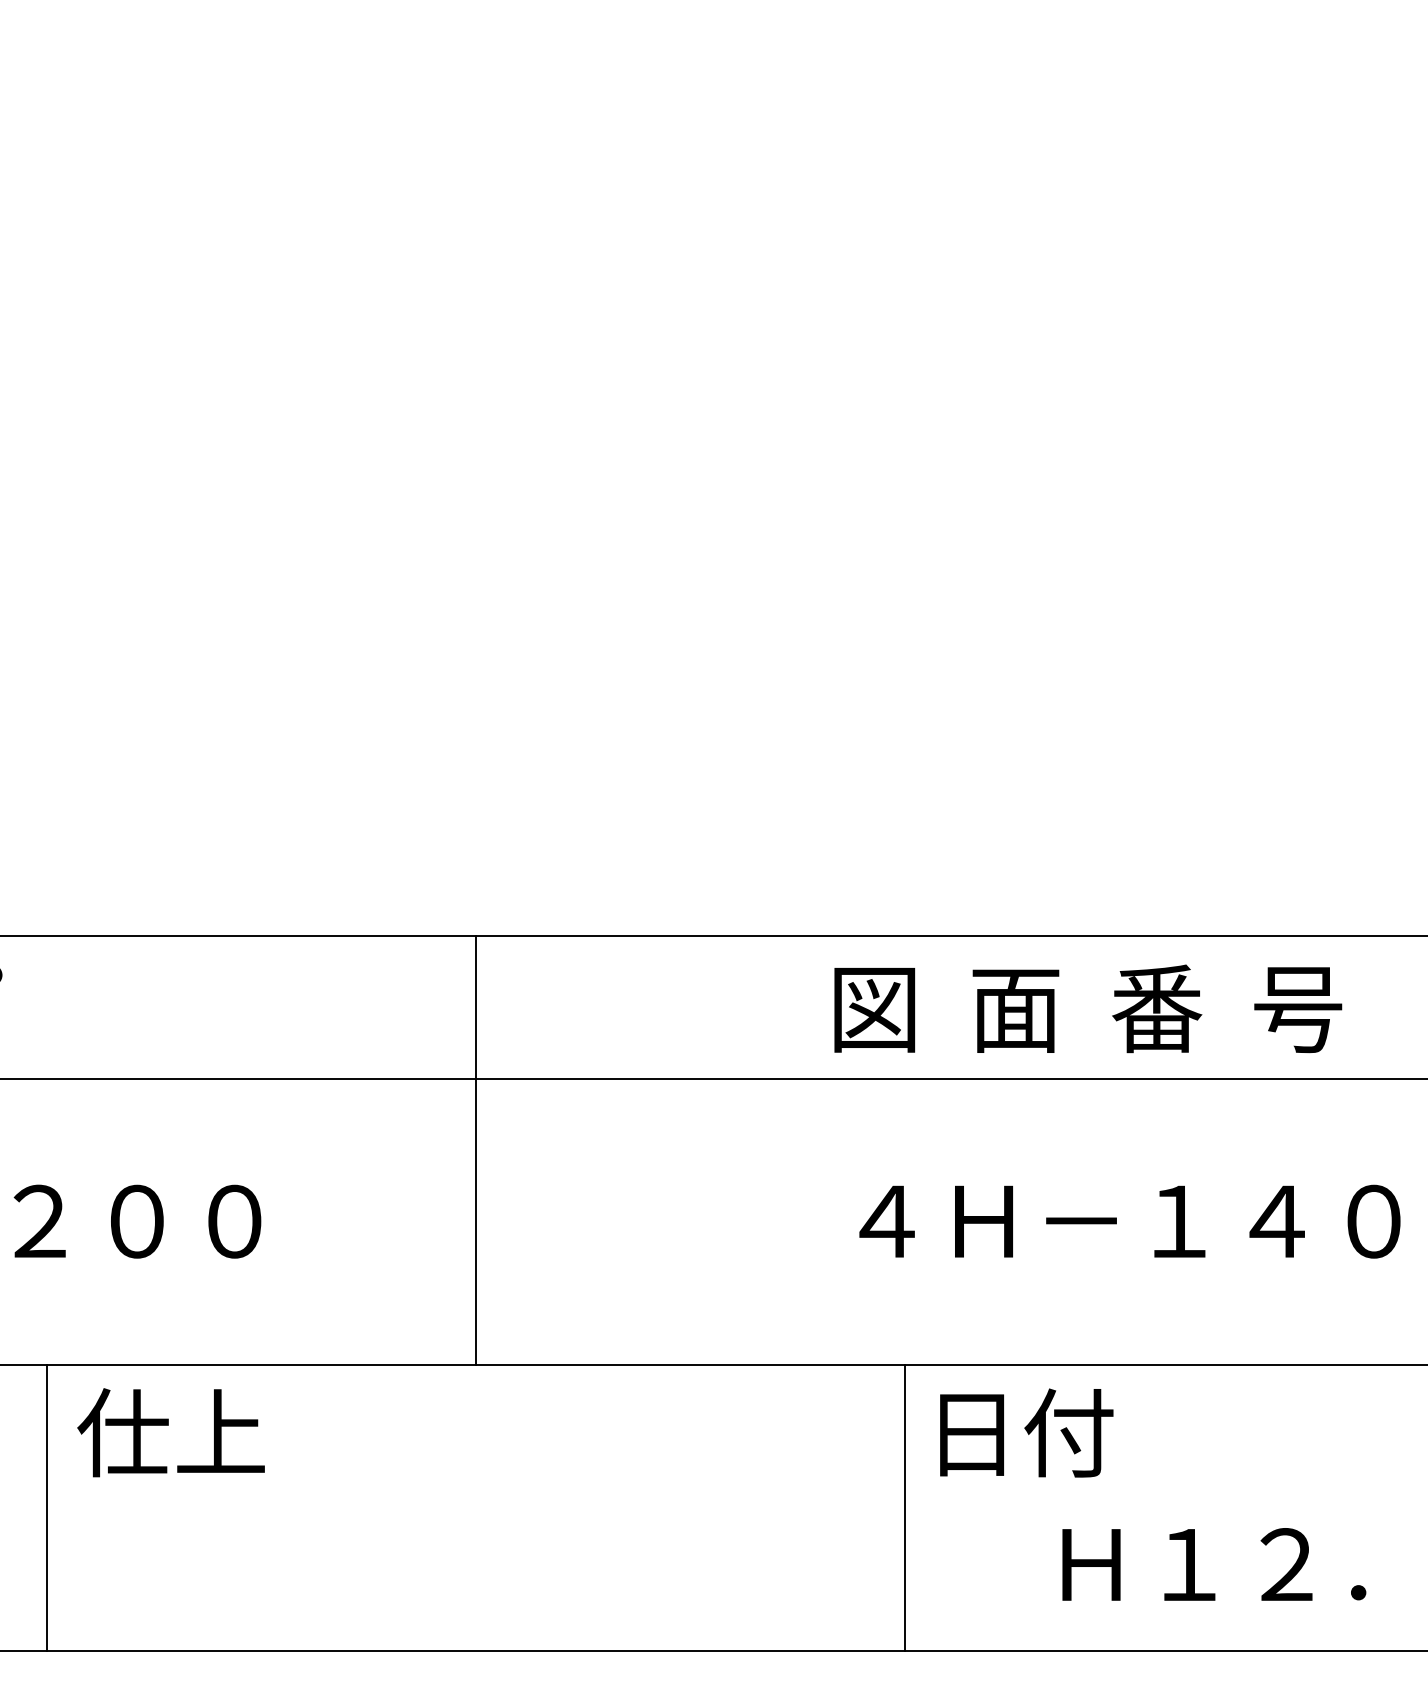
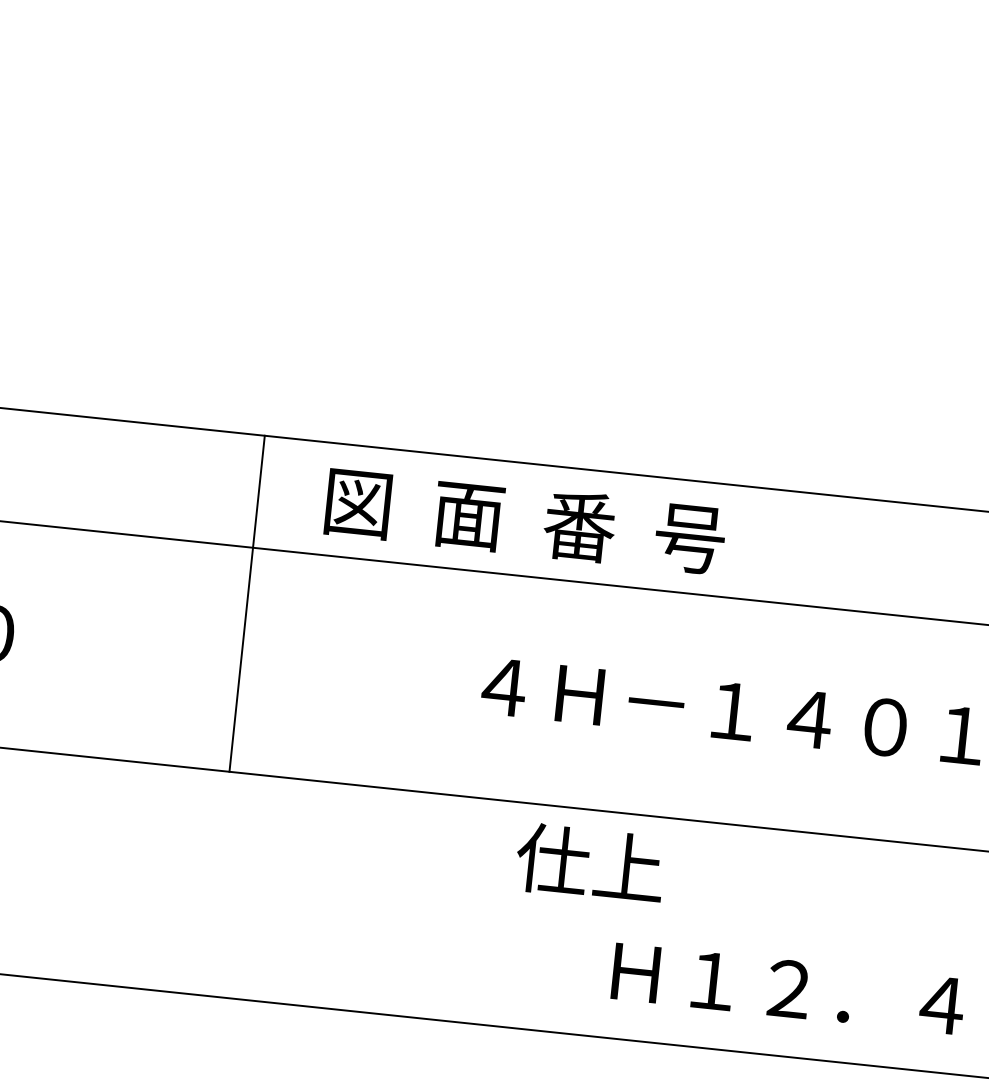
text: (1088, 1008) -> (525, 520), moved
line: (475, 1149) -> (247, 603), moved
text: (1019, 1432) -> (590, 863), 日付 -> 仕上
line: (904, 1507) -> (494, 912), removed

